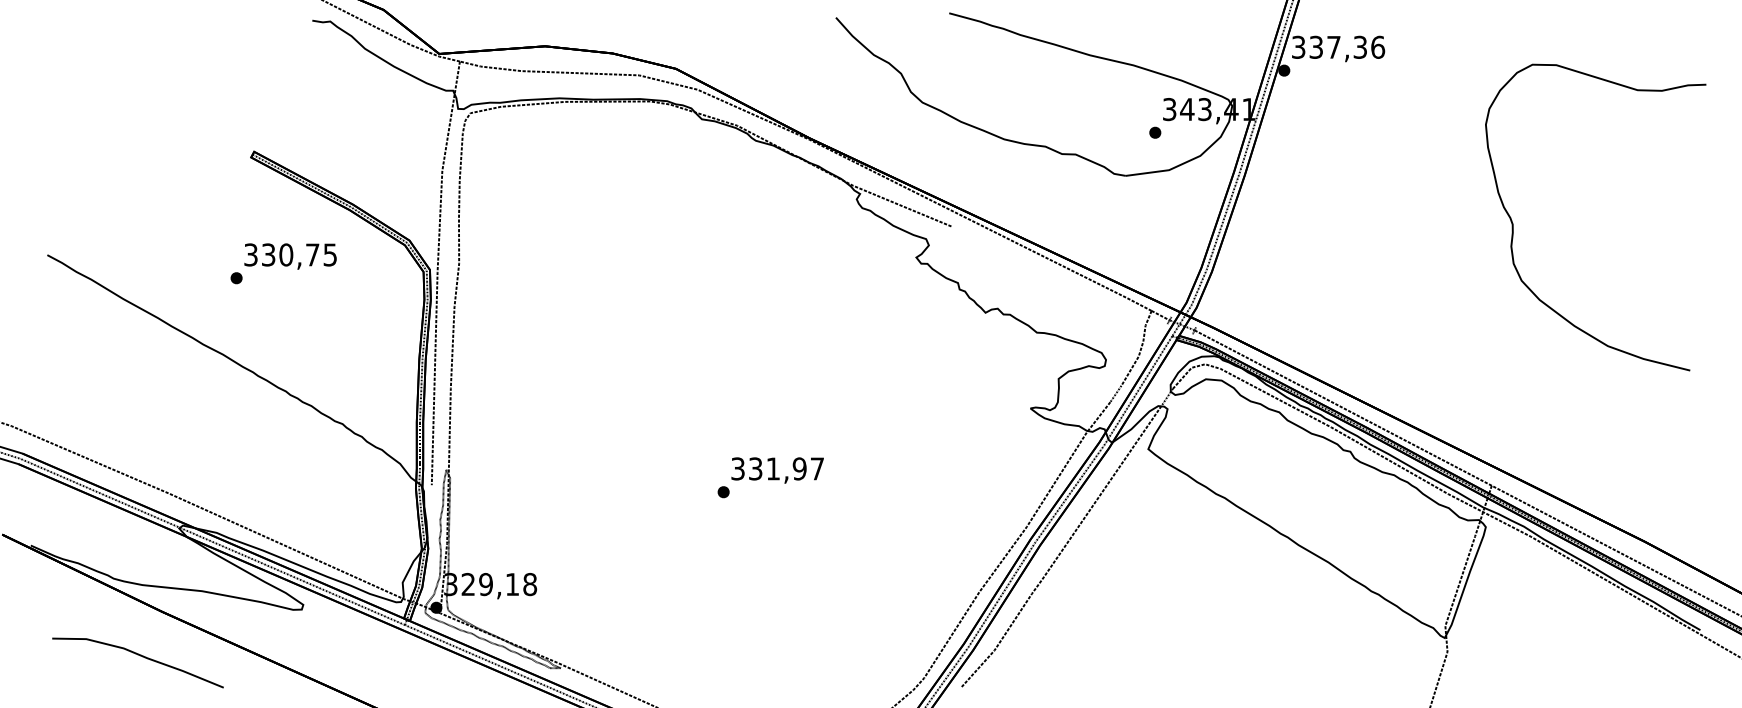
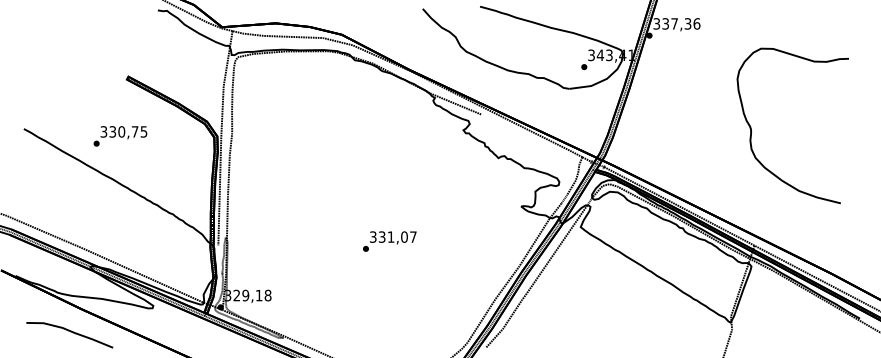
curve: (1513, 220) -> (751, 127), moved
text: (283, 264) -> (120, 136), moved
text: (799, 467) -> (404, 236), 331,97 -> 331,07

